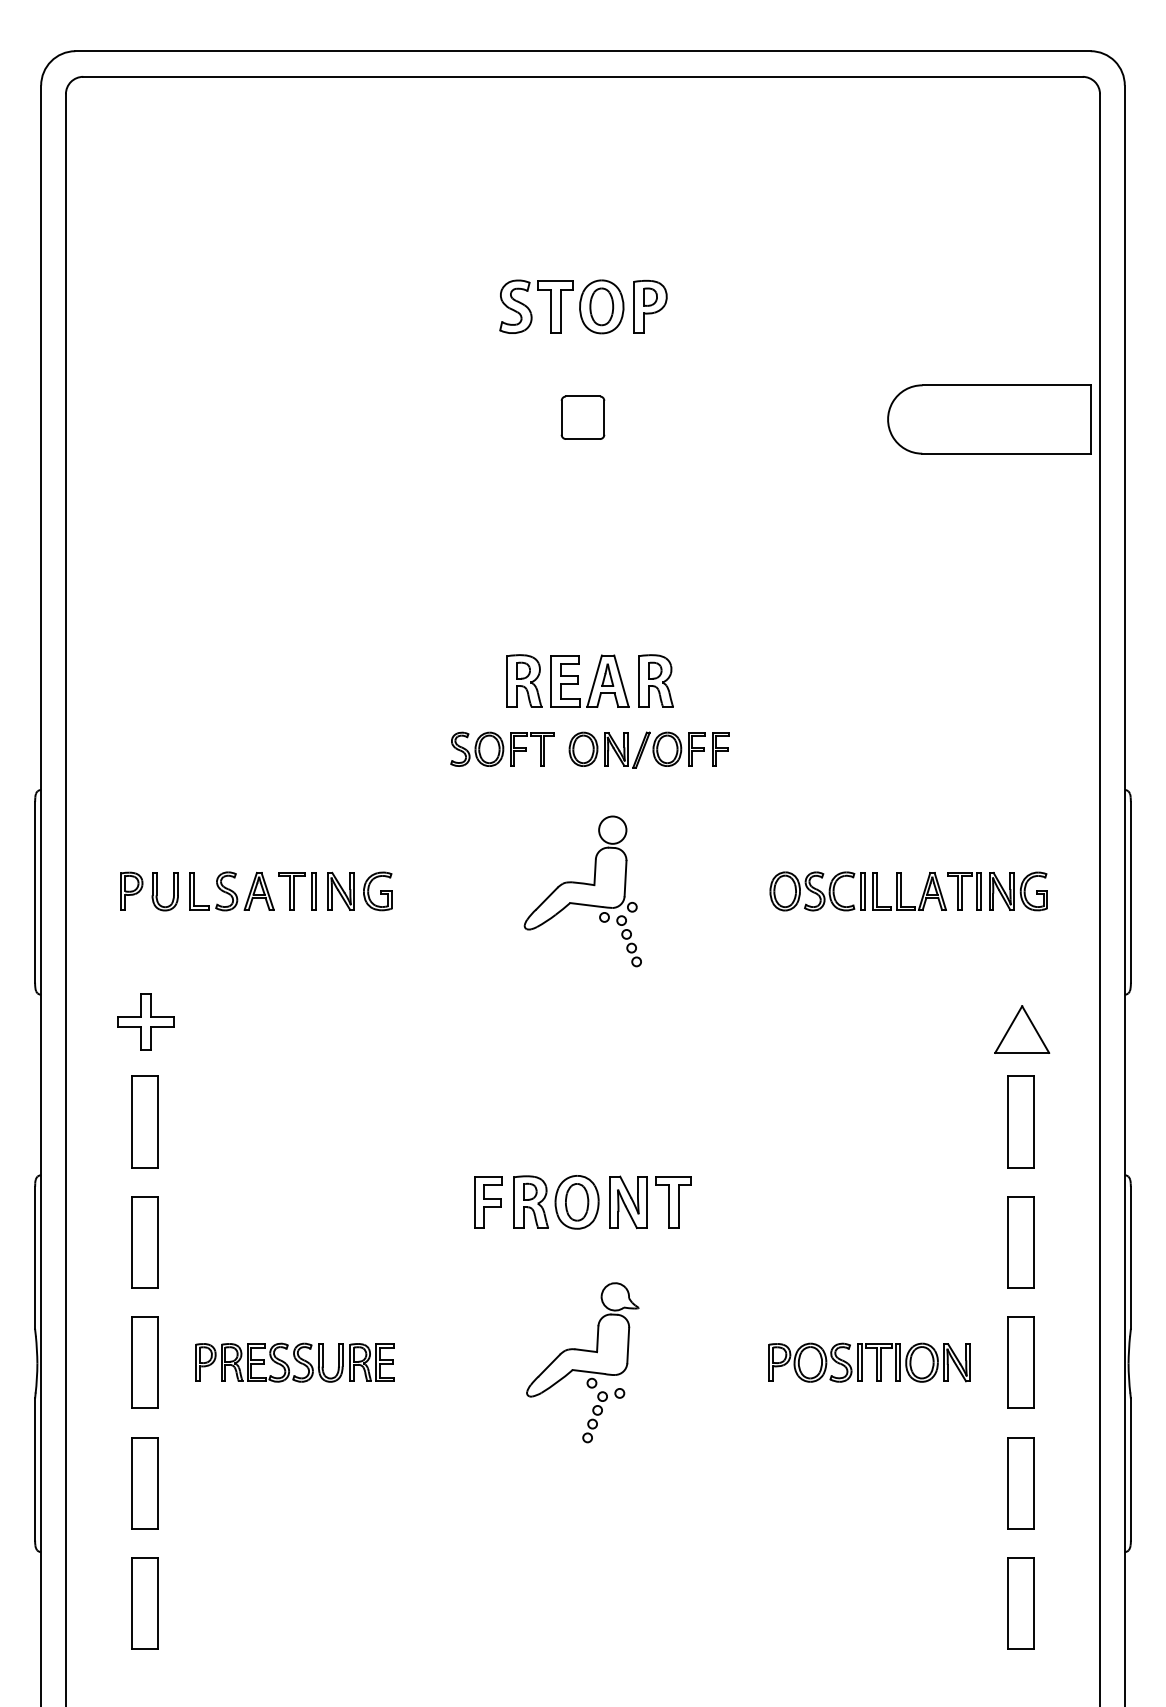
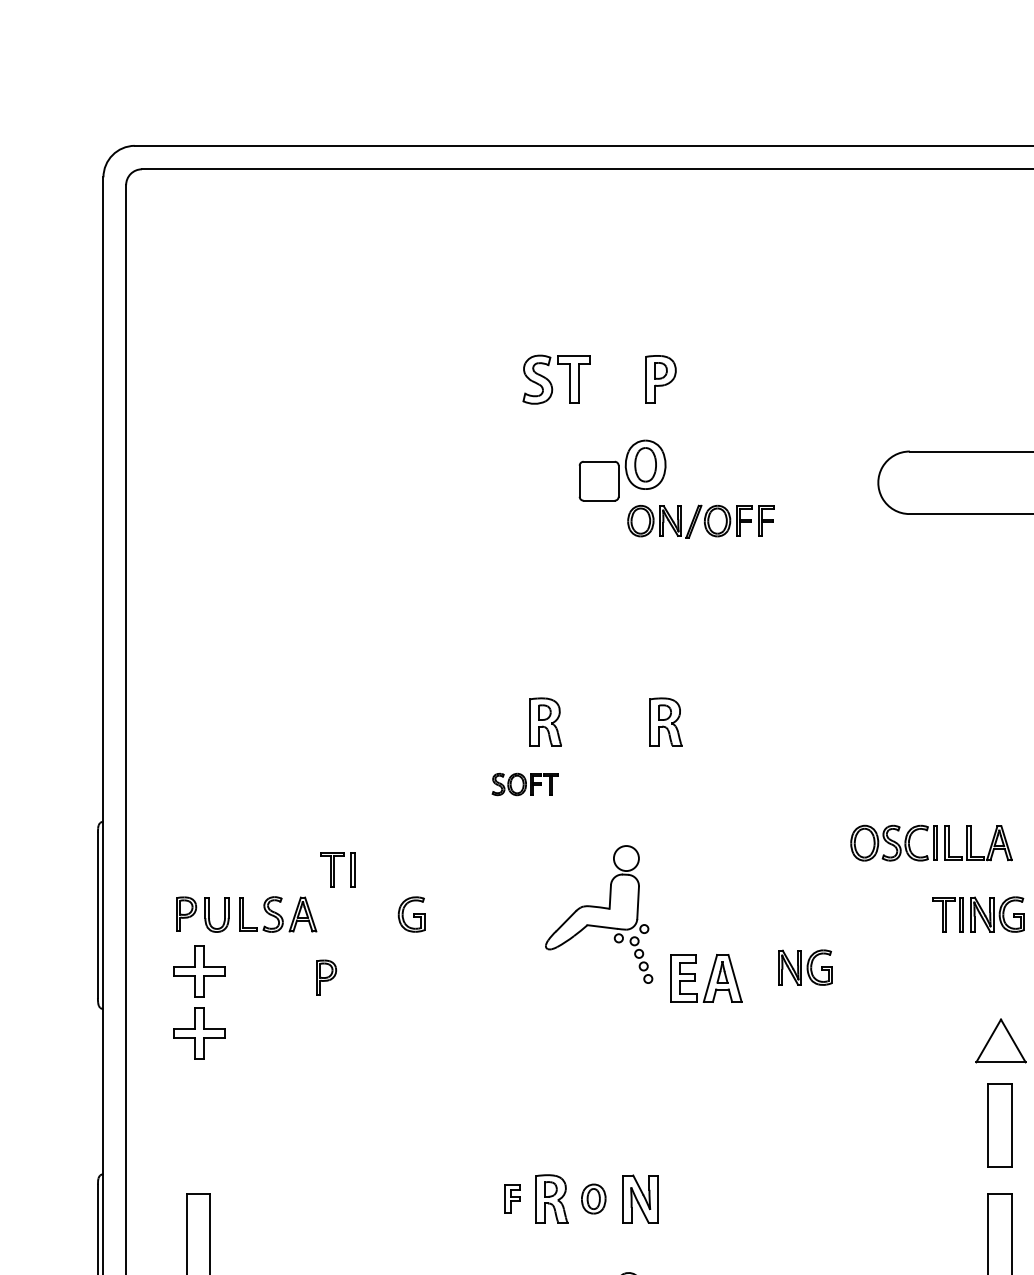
part: (601, 306) -> (645, 464), moved
part: (589, 680) -> (705, 977), moved
part: (502, 748) -> (525, 783), size x0.7
part: (648, 749) -> (700, 521), moved
part: (340, 890) -> (377, 913), removed
part: (297, 891) -> (337, 869), moved
part: (857, 891) -> (930, 843), moved
part: (808, 949) -> (805, 967), added
part: (145, 953) -> (198, 971), added
part: (284, 959) -> (326, 976), added
part: (144, 1121) -> (198, 1125), removed
part: (488, 1202) -> (512, 1199), size x0.6
part: (576, 1202) -> (593, 1199), size x0.6
part: (673, 1202) -> (682, 1199), removed

